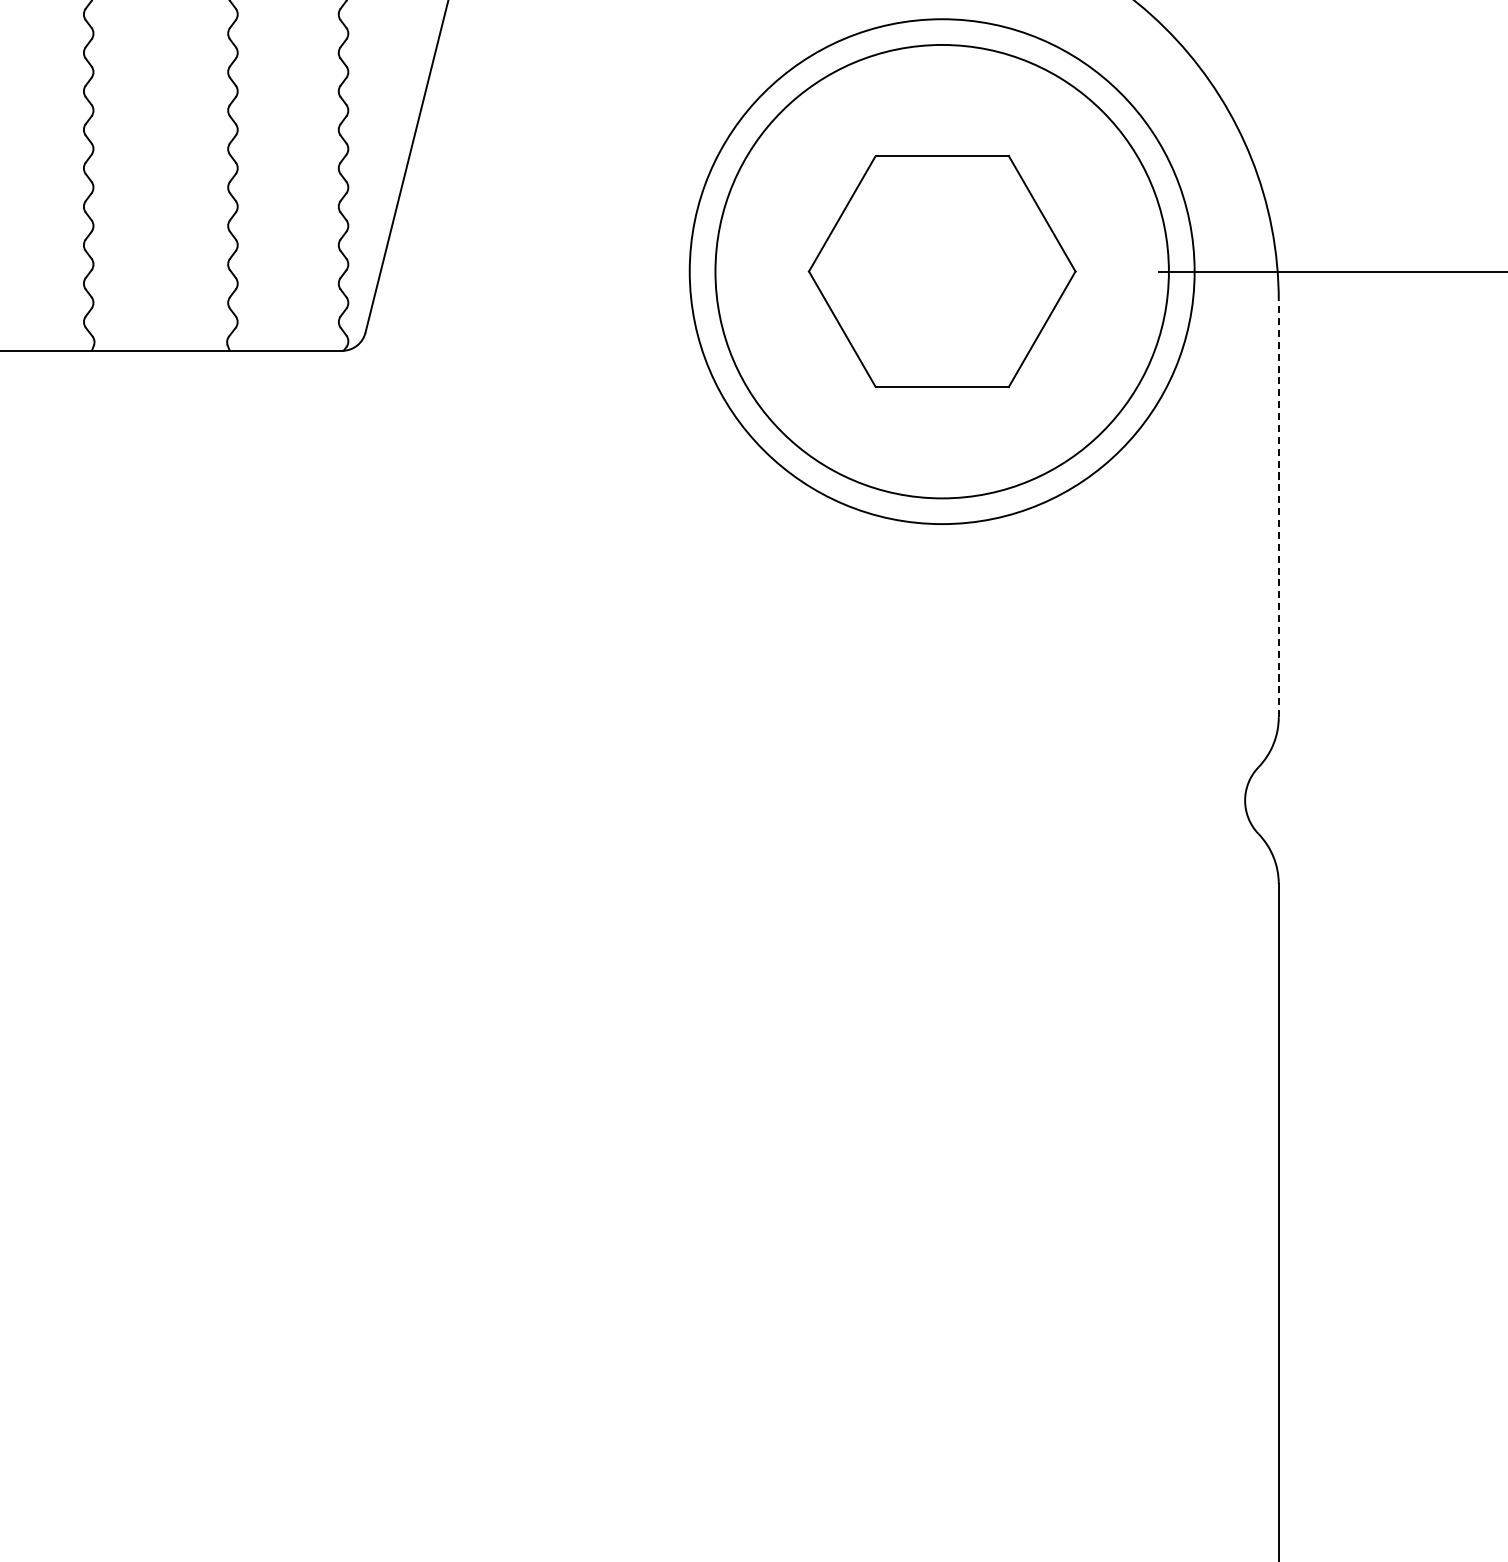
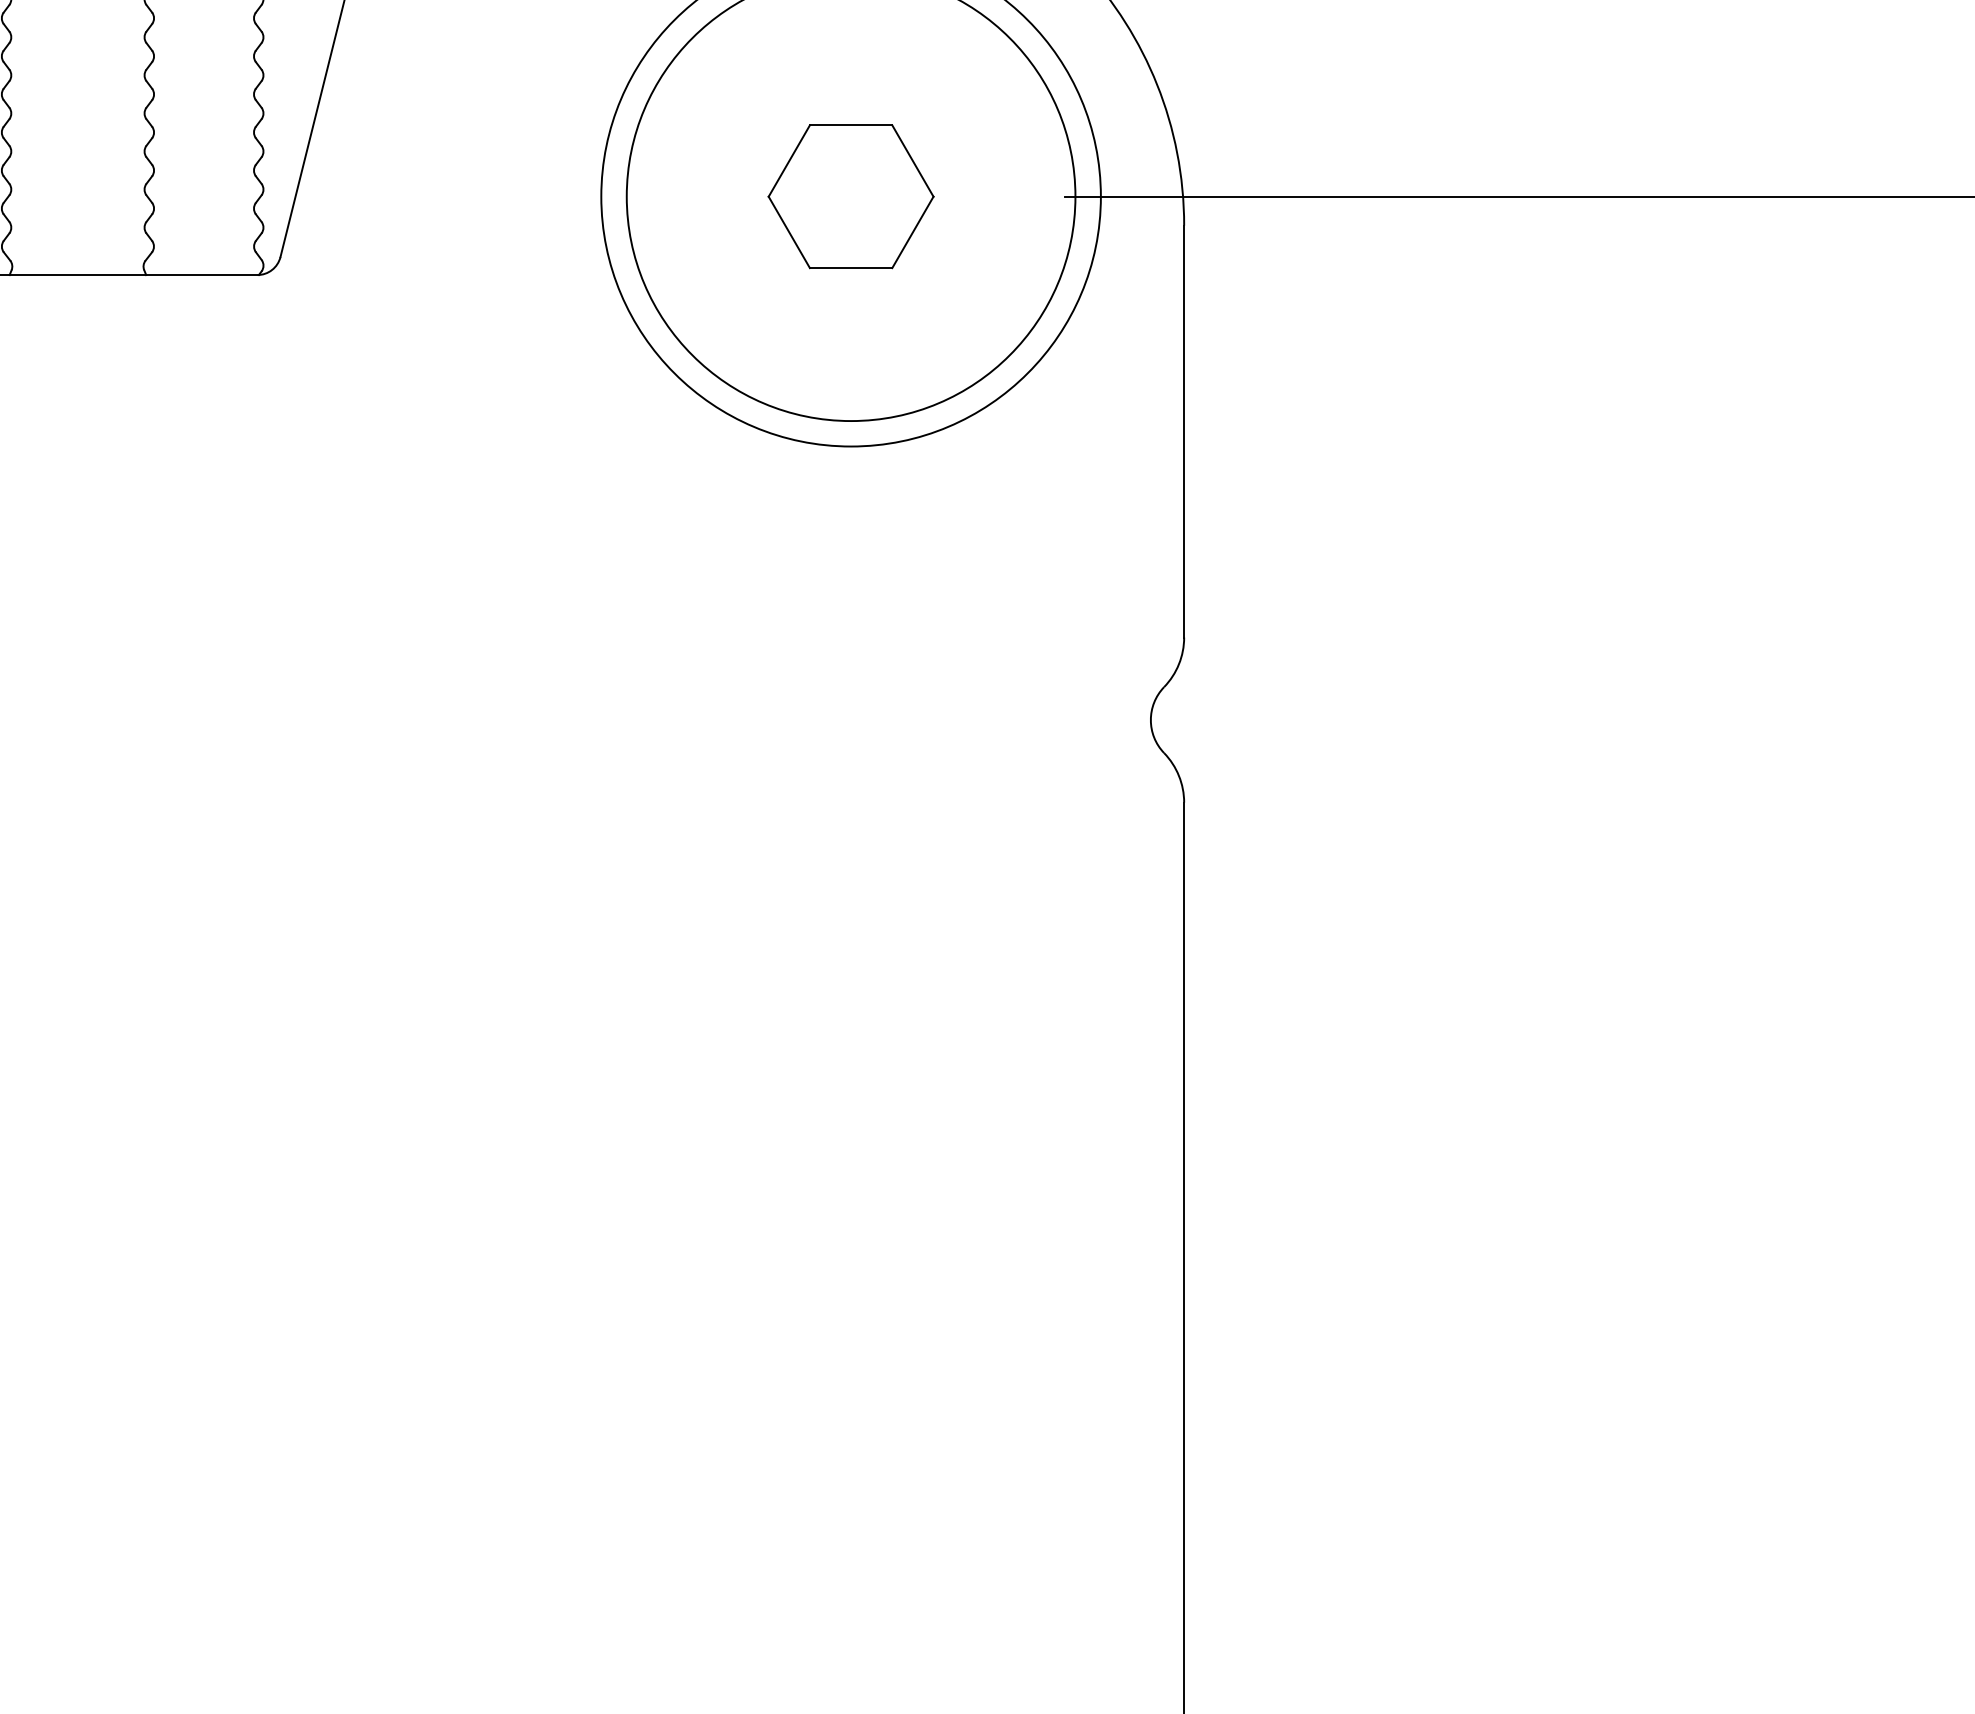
part: (941, 271) -> (850, 196), size x0.62
line: (1279, 508) -> (1184, 431), dashed -> solid

